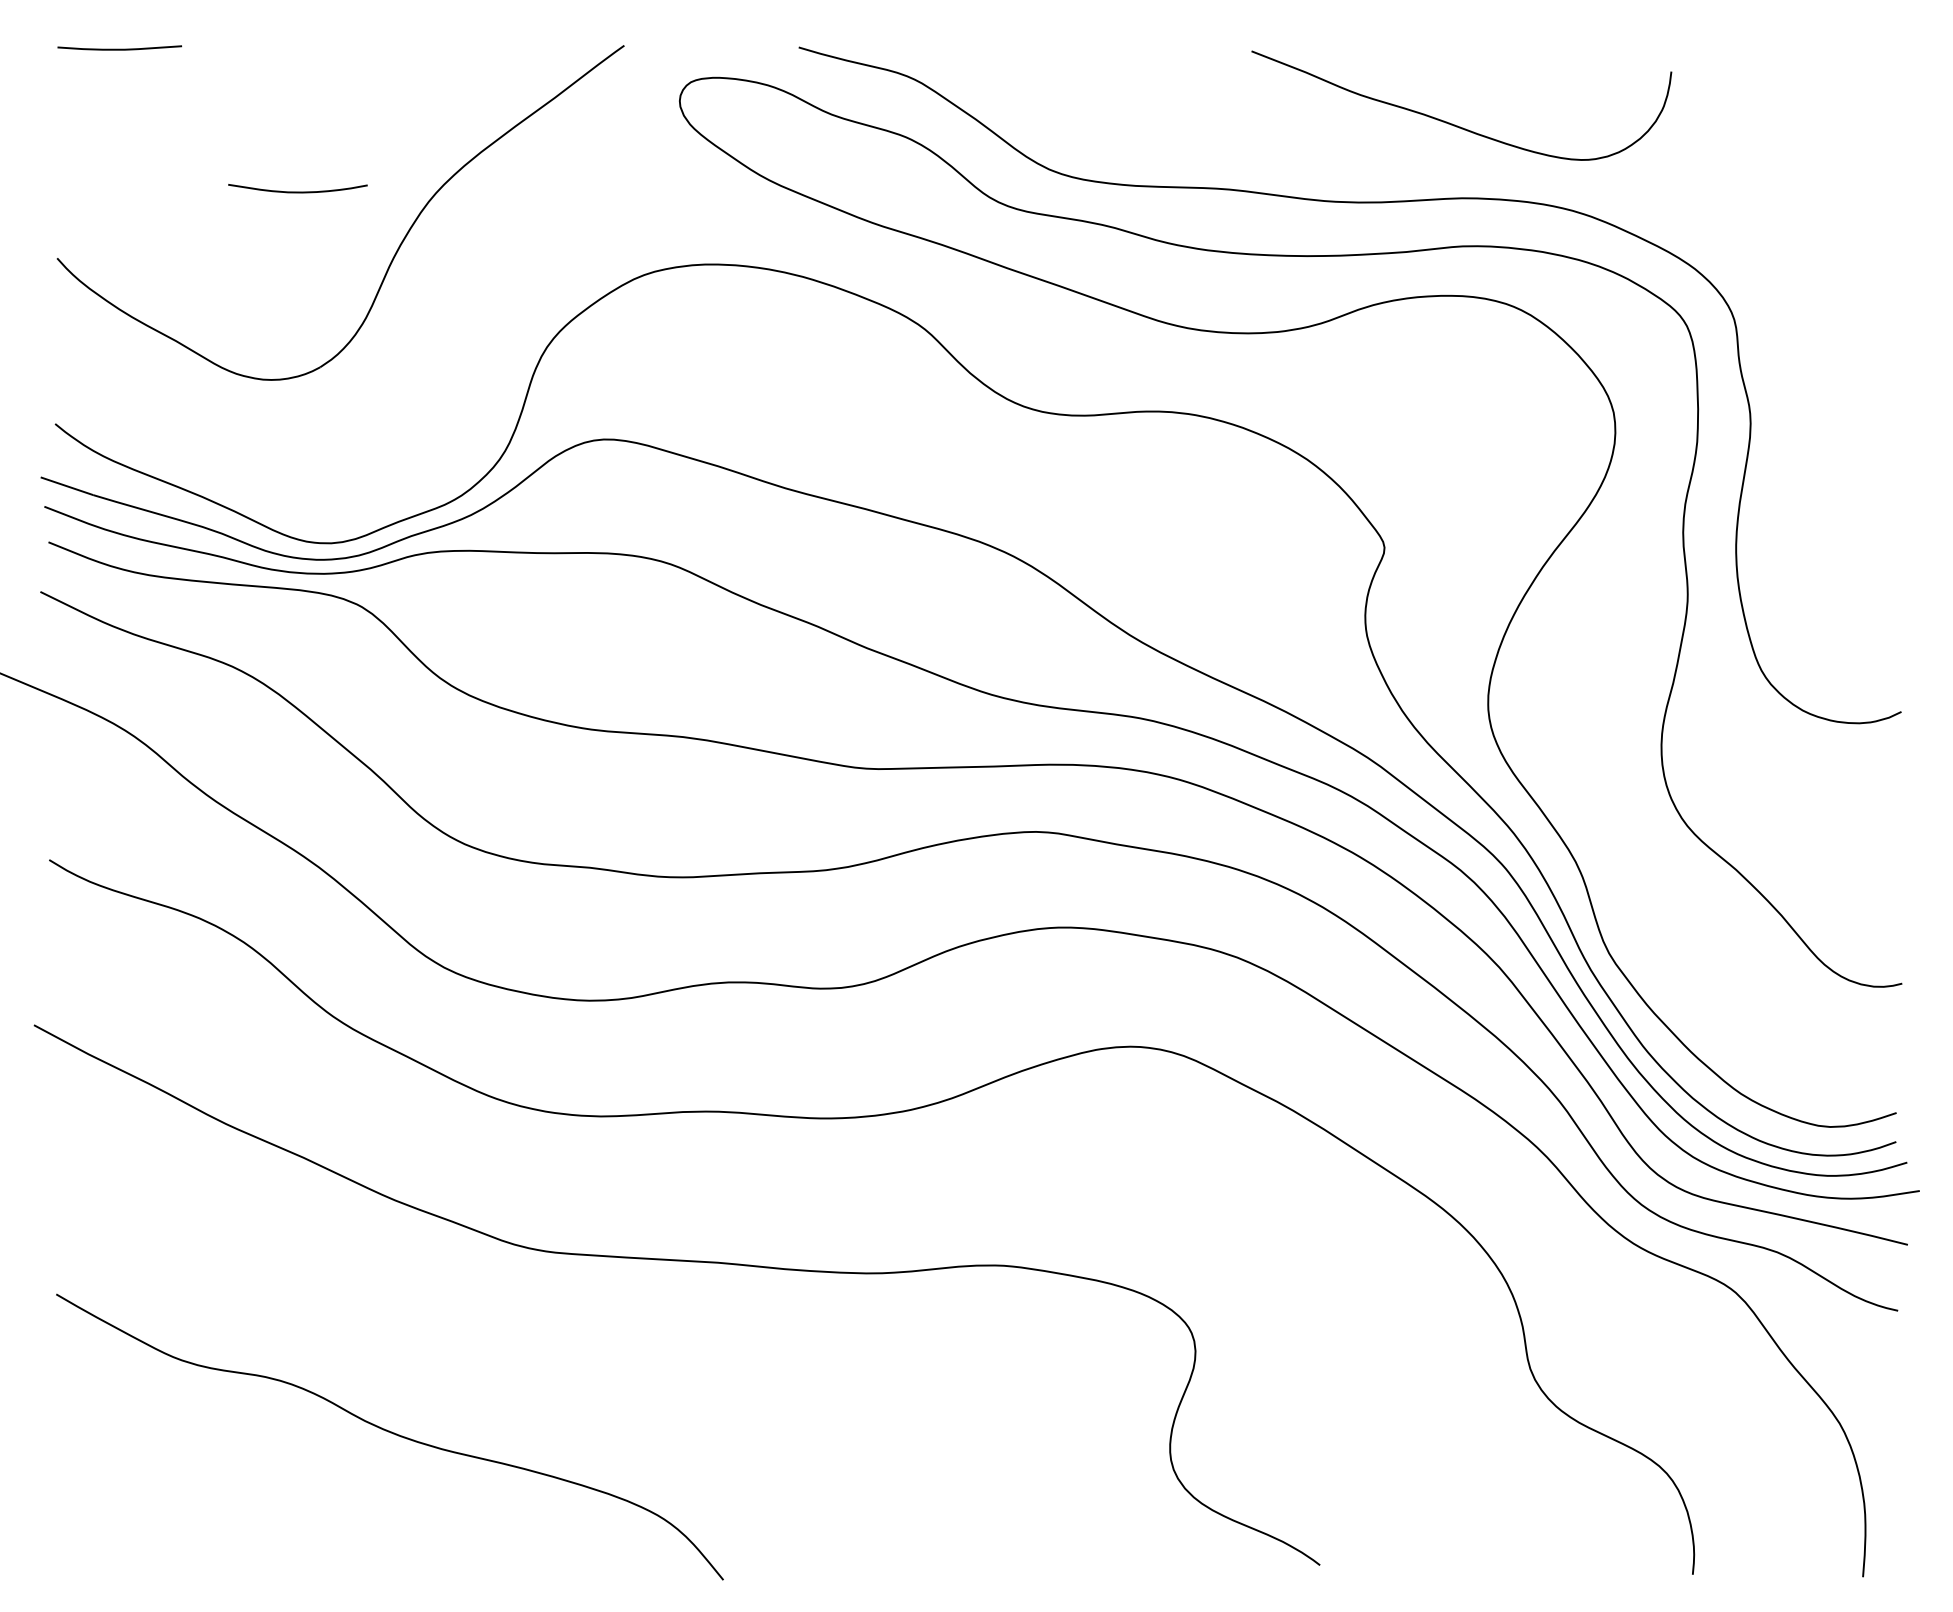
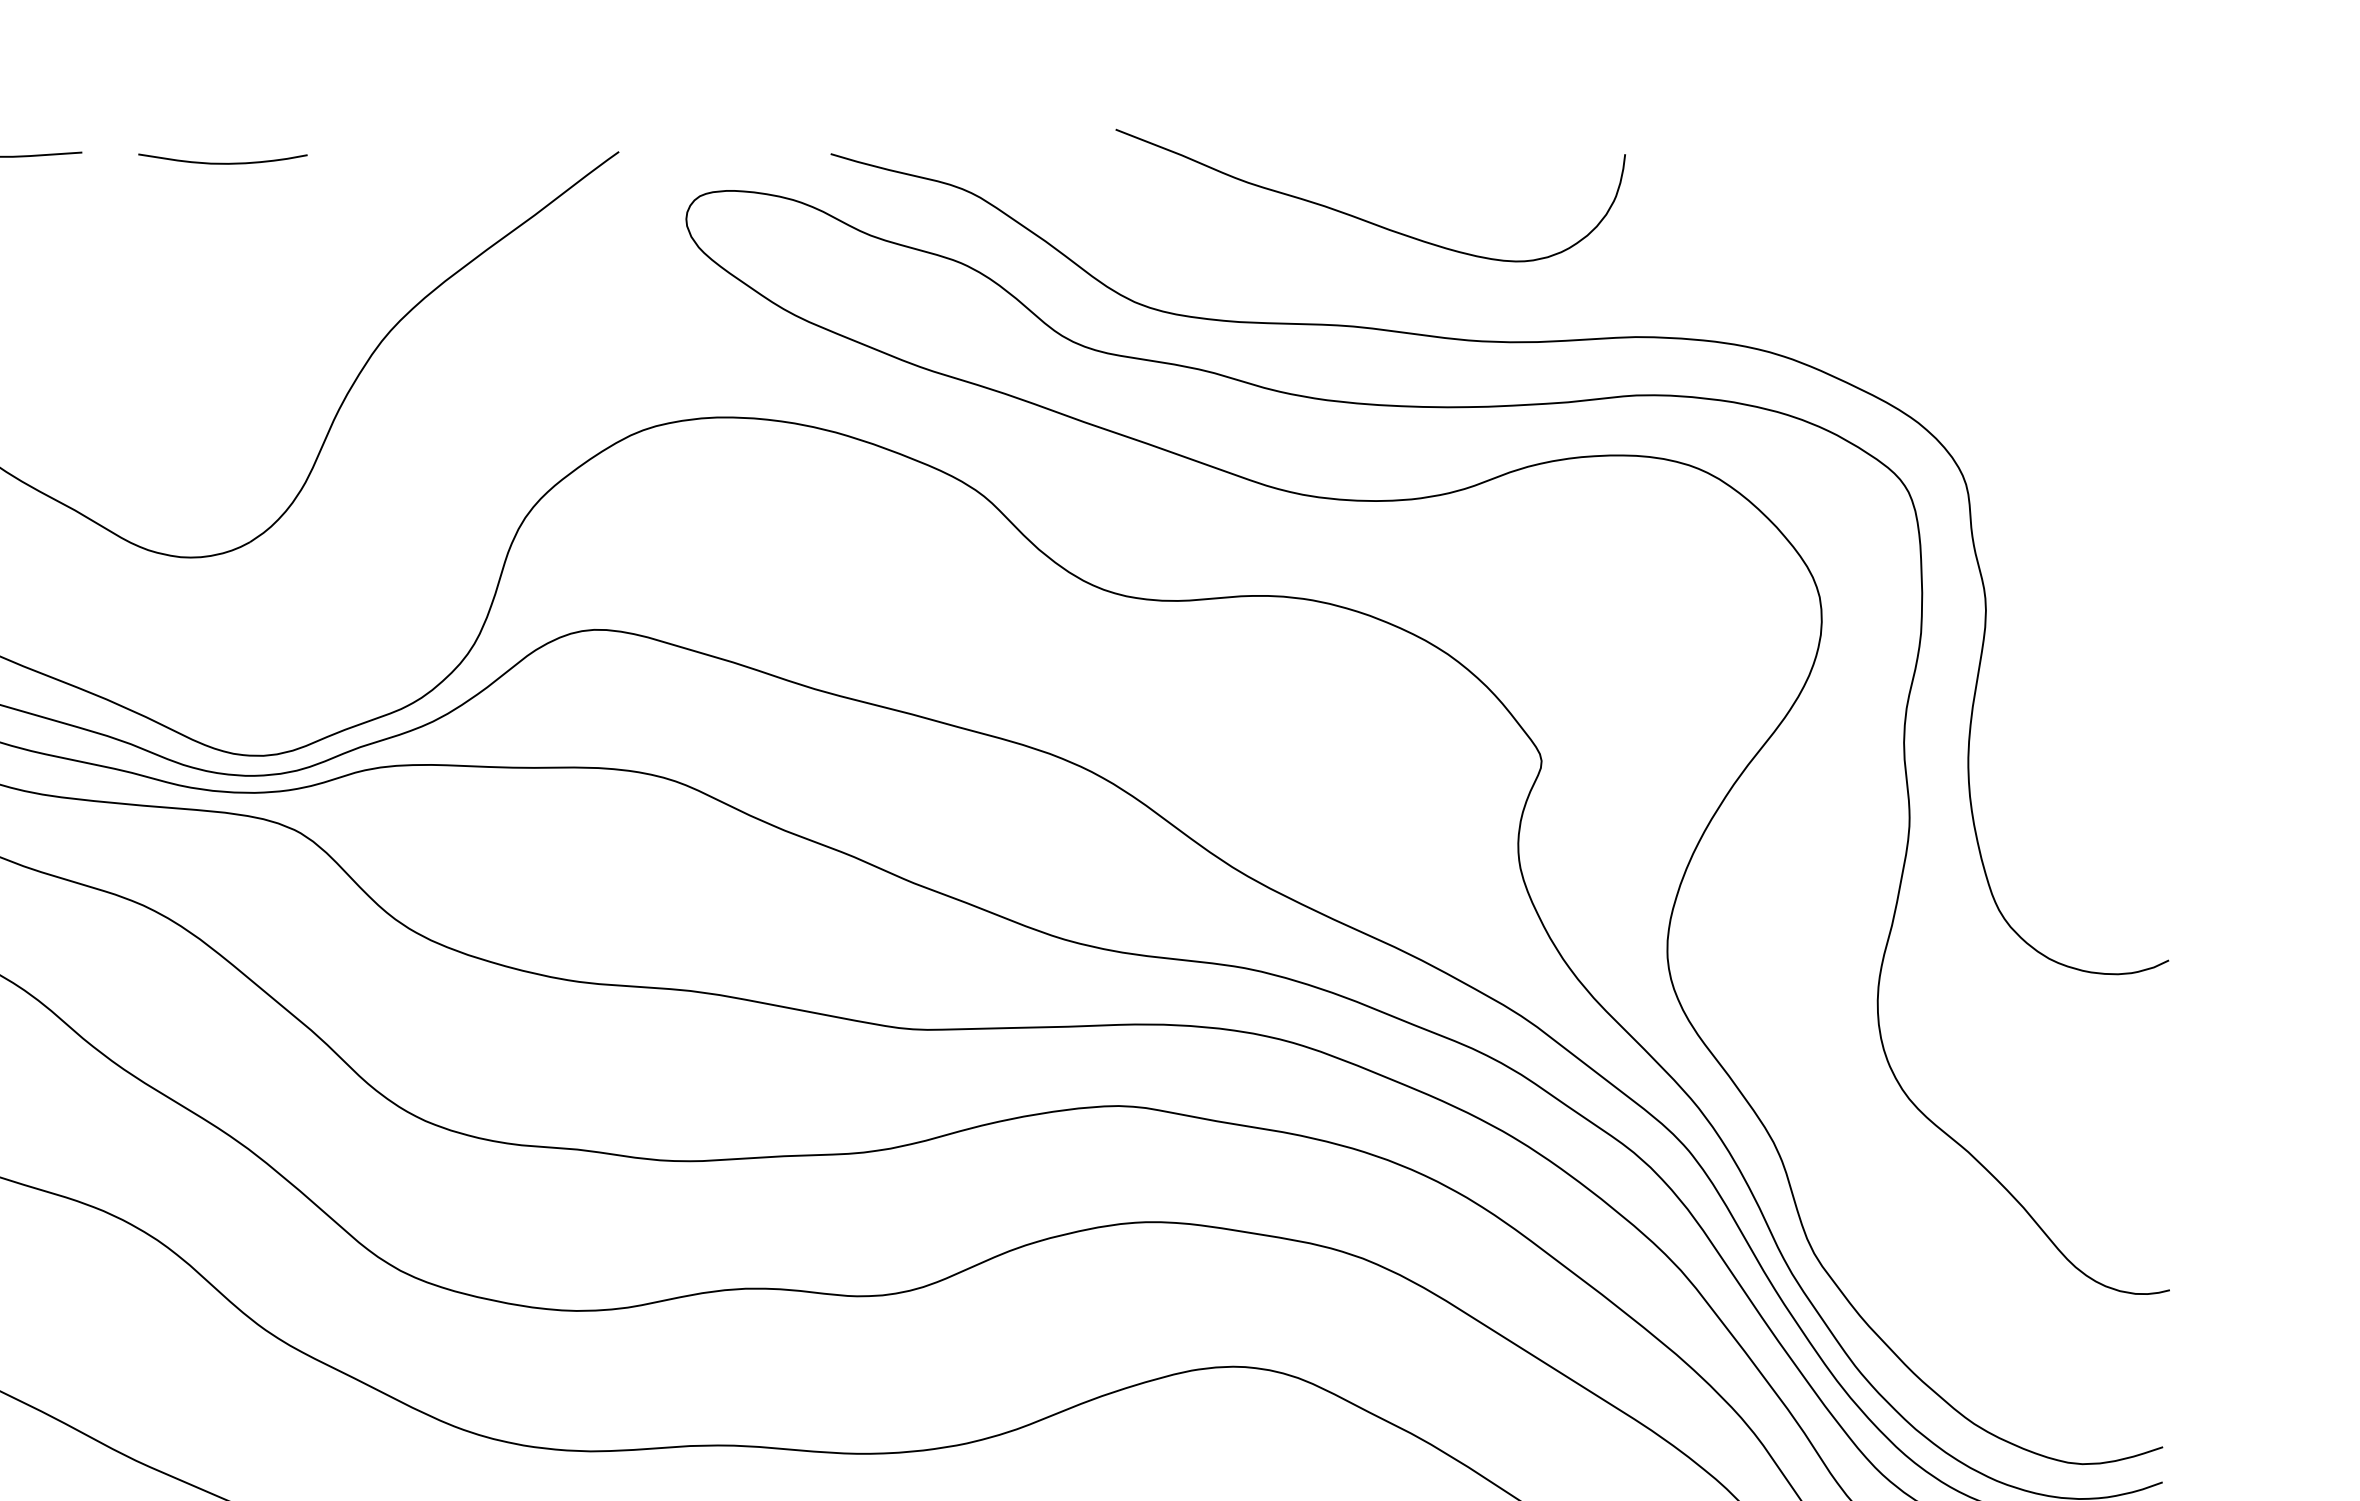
curve: (1455, 124) -> (1363, 218), moved
curve: (297, 191) -> (222, 162), moved

